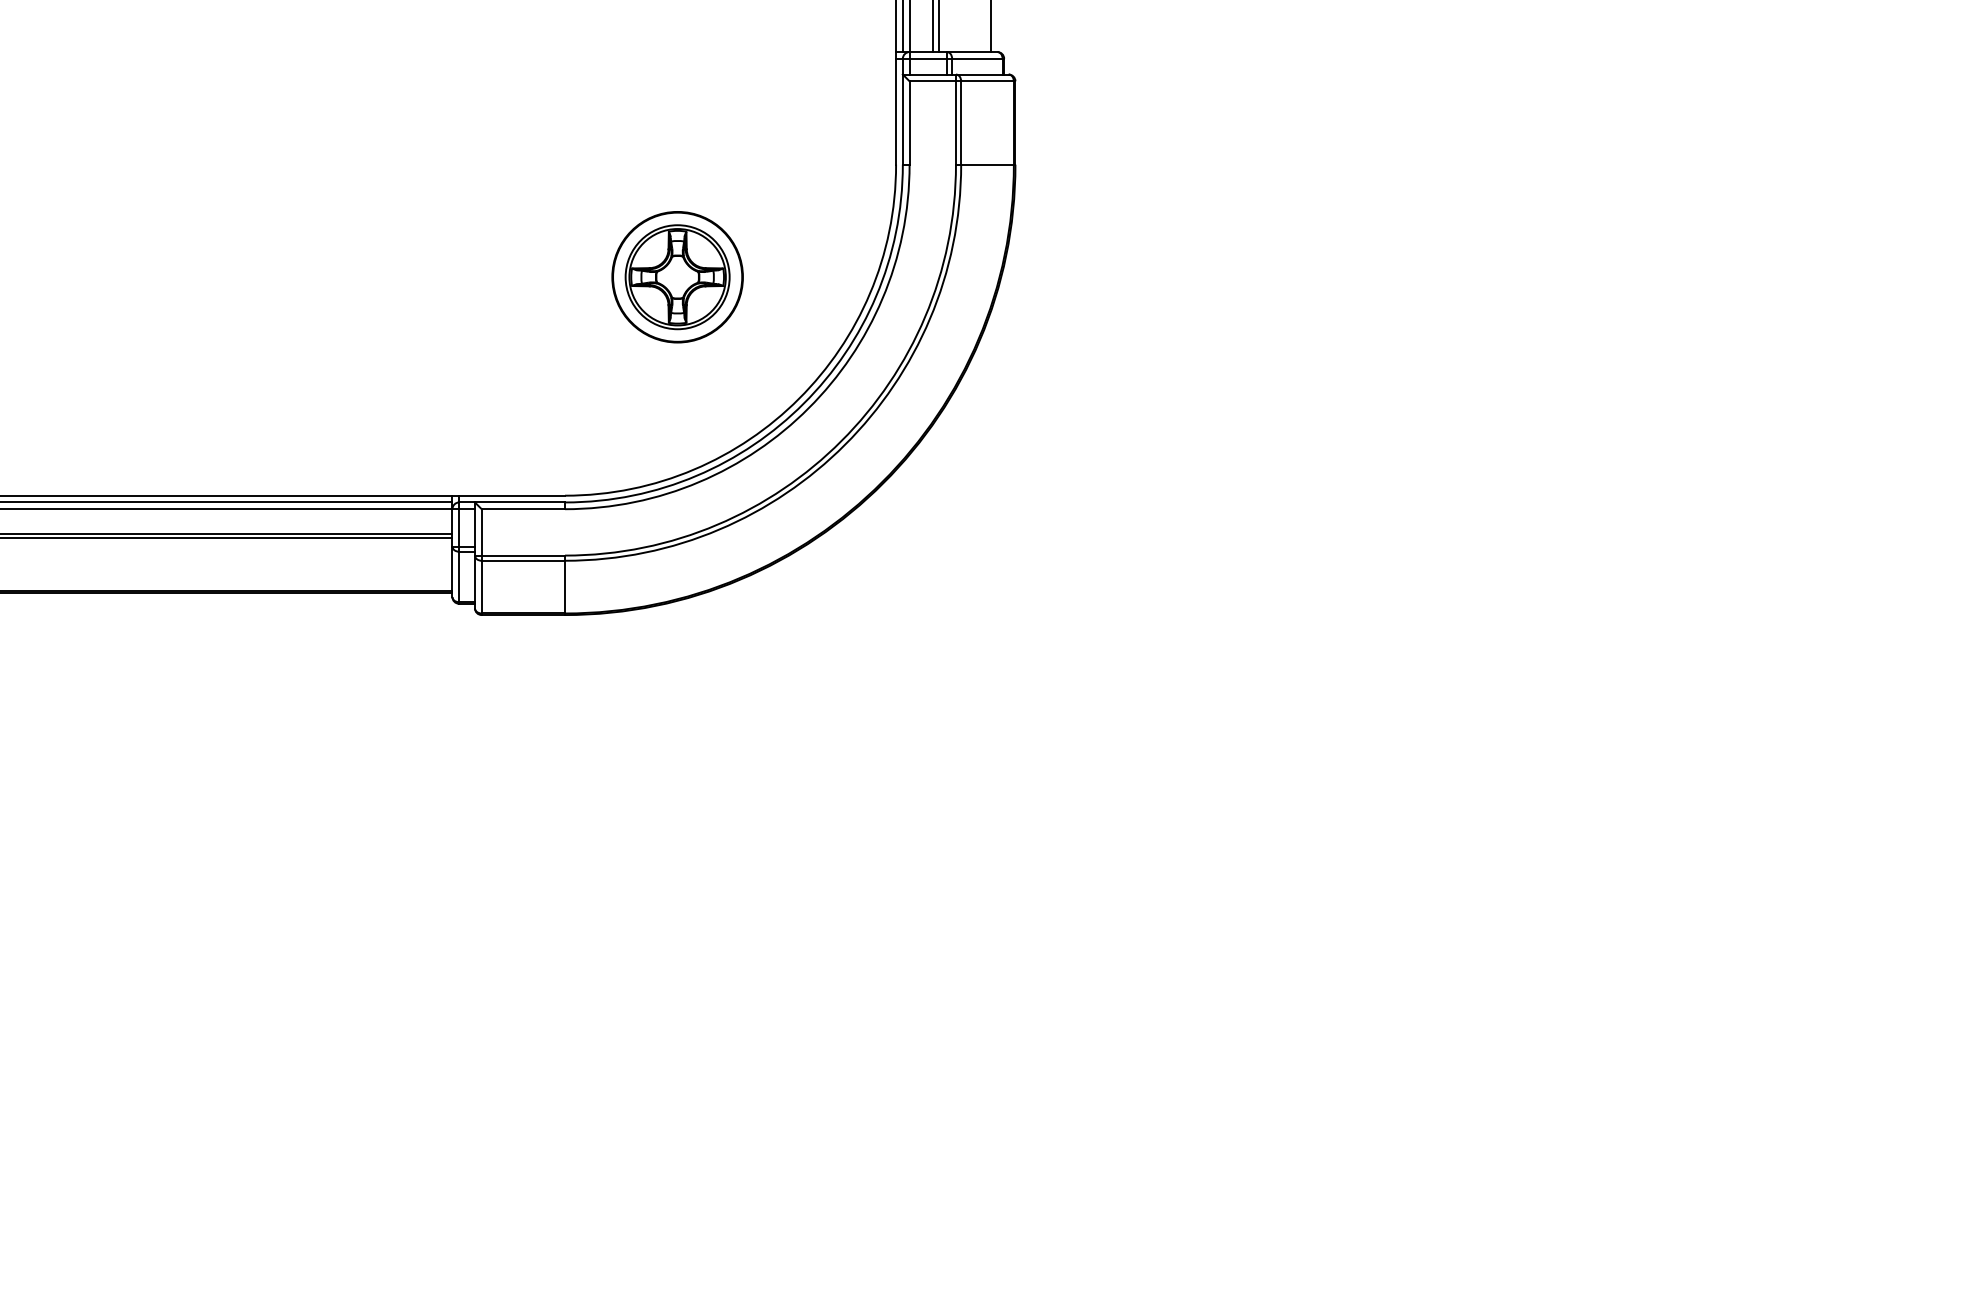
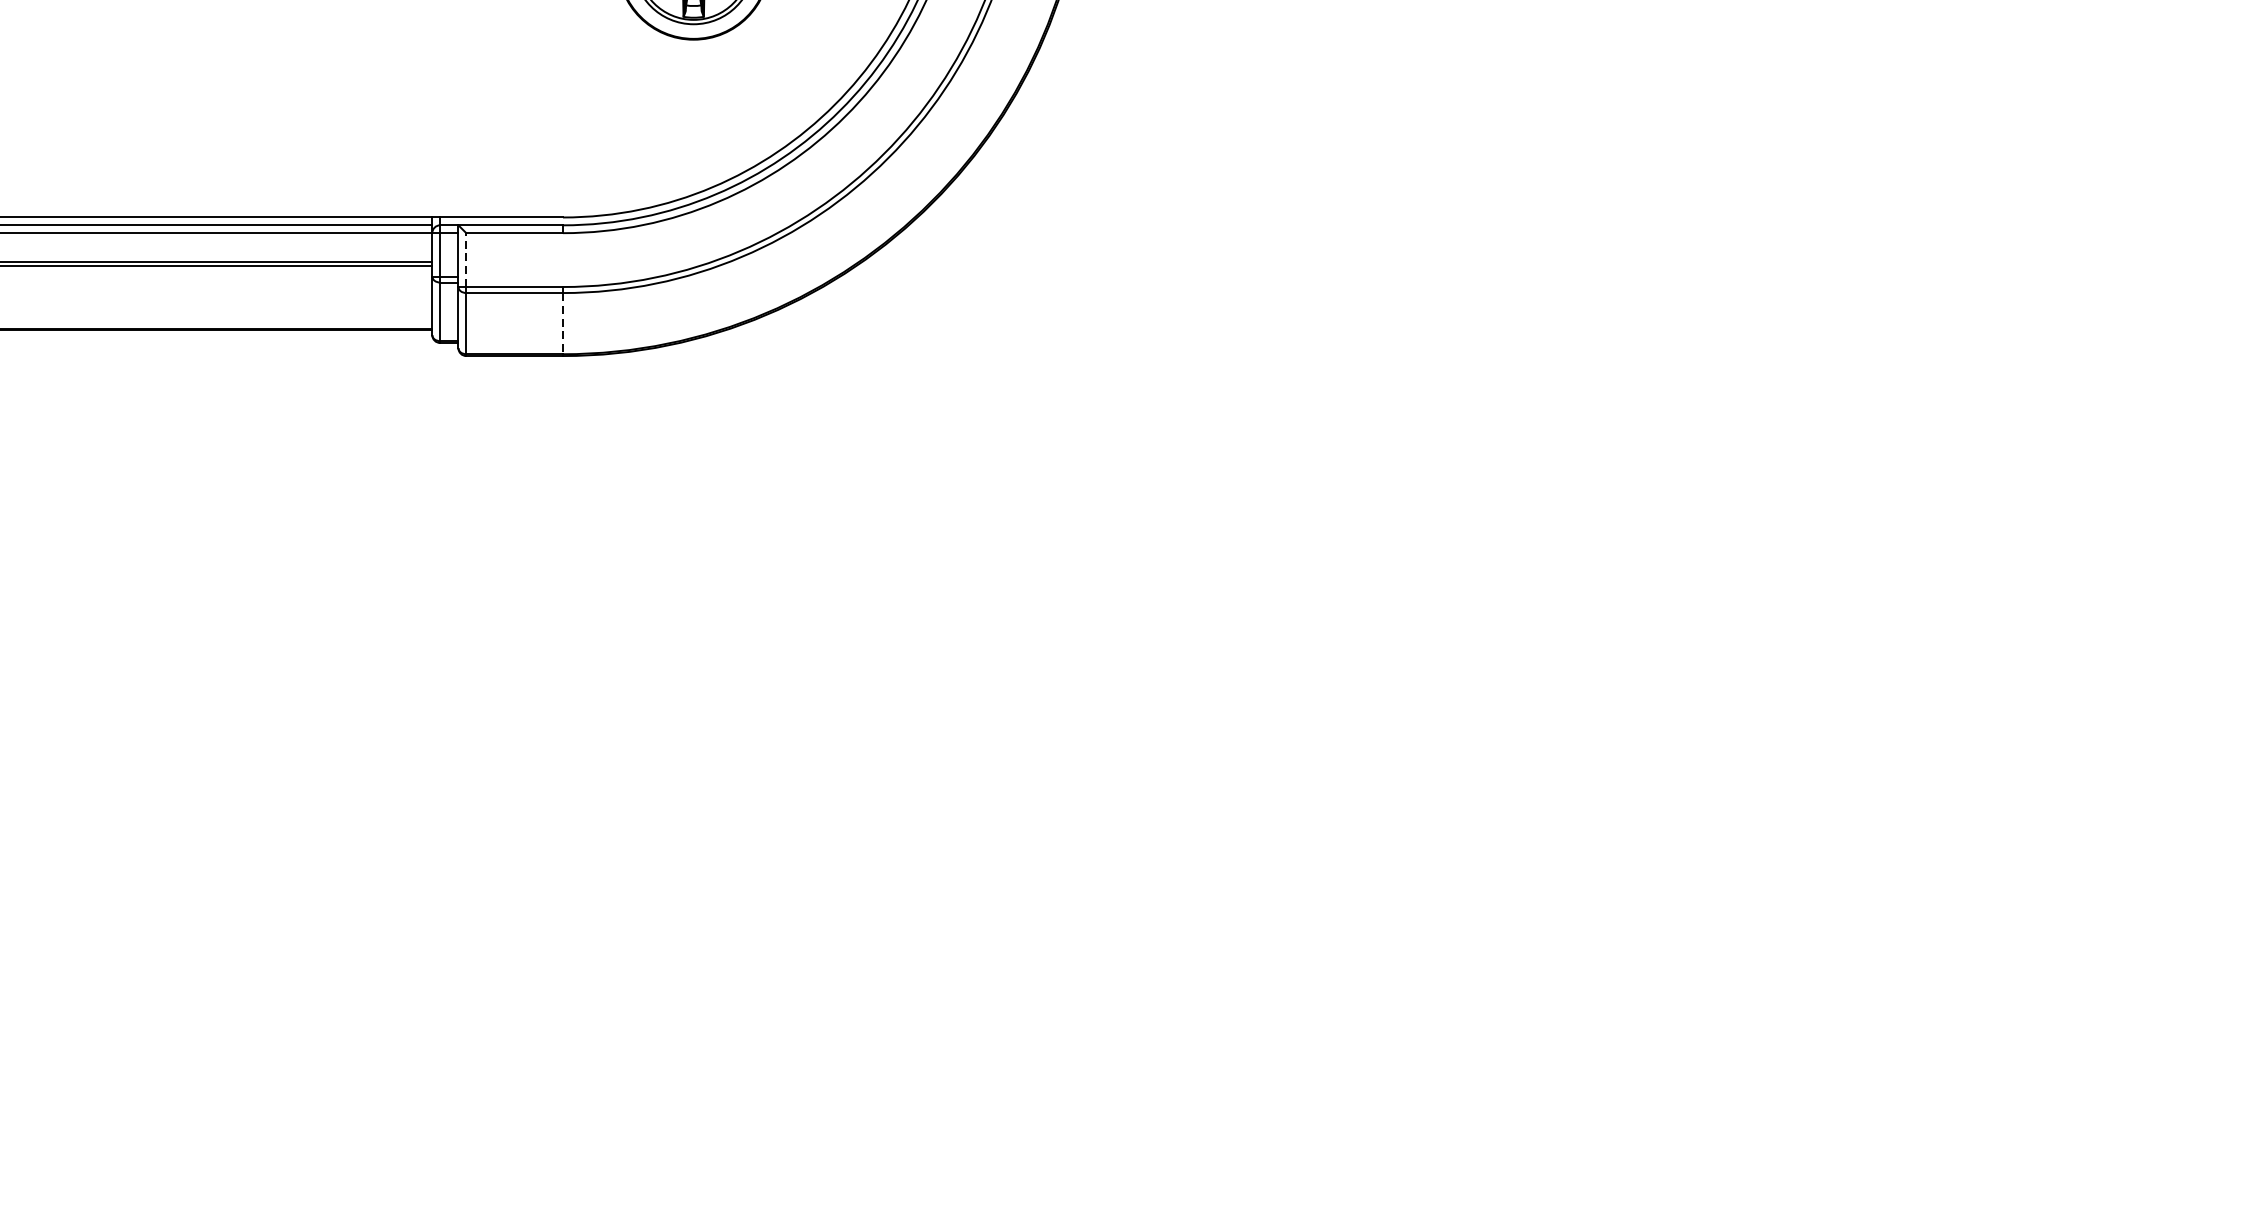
line: (481, 531) -> (466, 259), solid -> dashed
line: (565, 587) -> (563, 324), solid -> dashed

